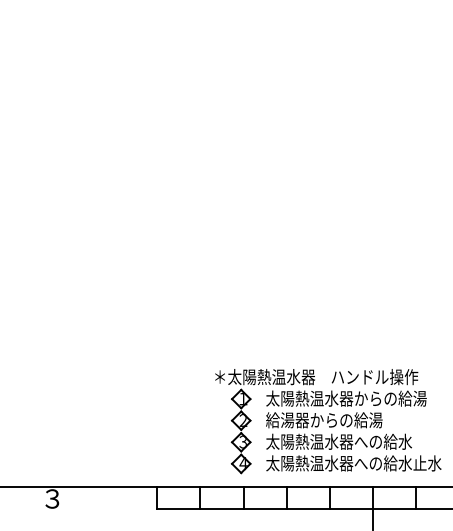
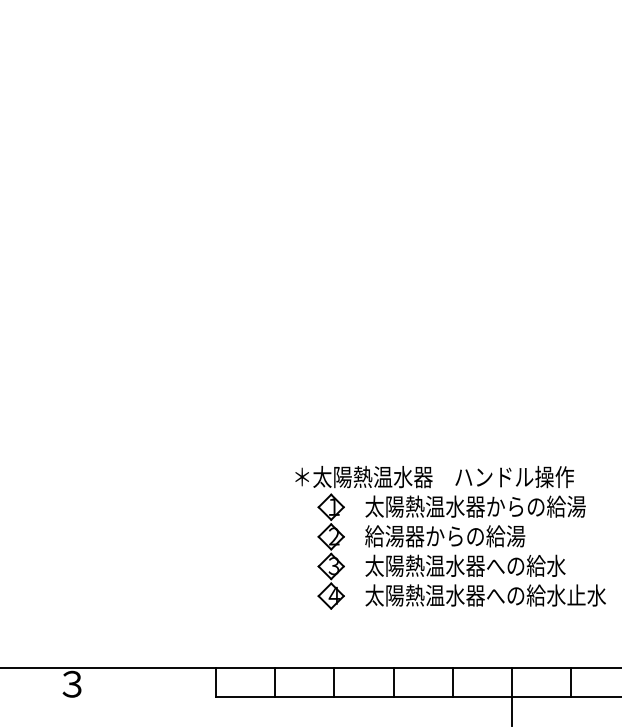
part: (328, 421) -> (450, 537), moved

